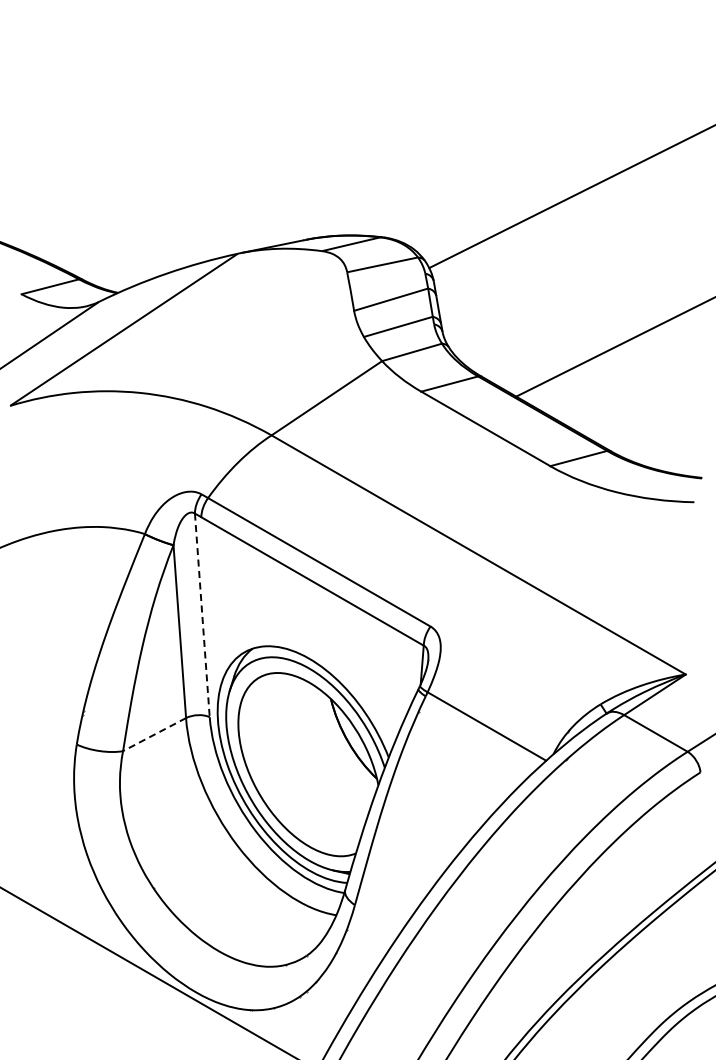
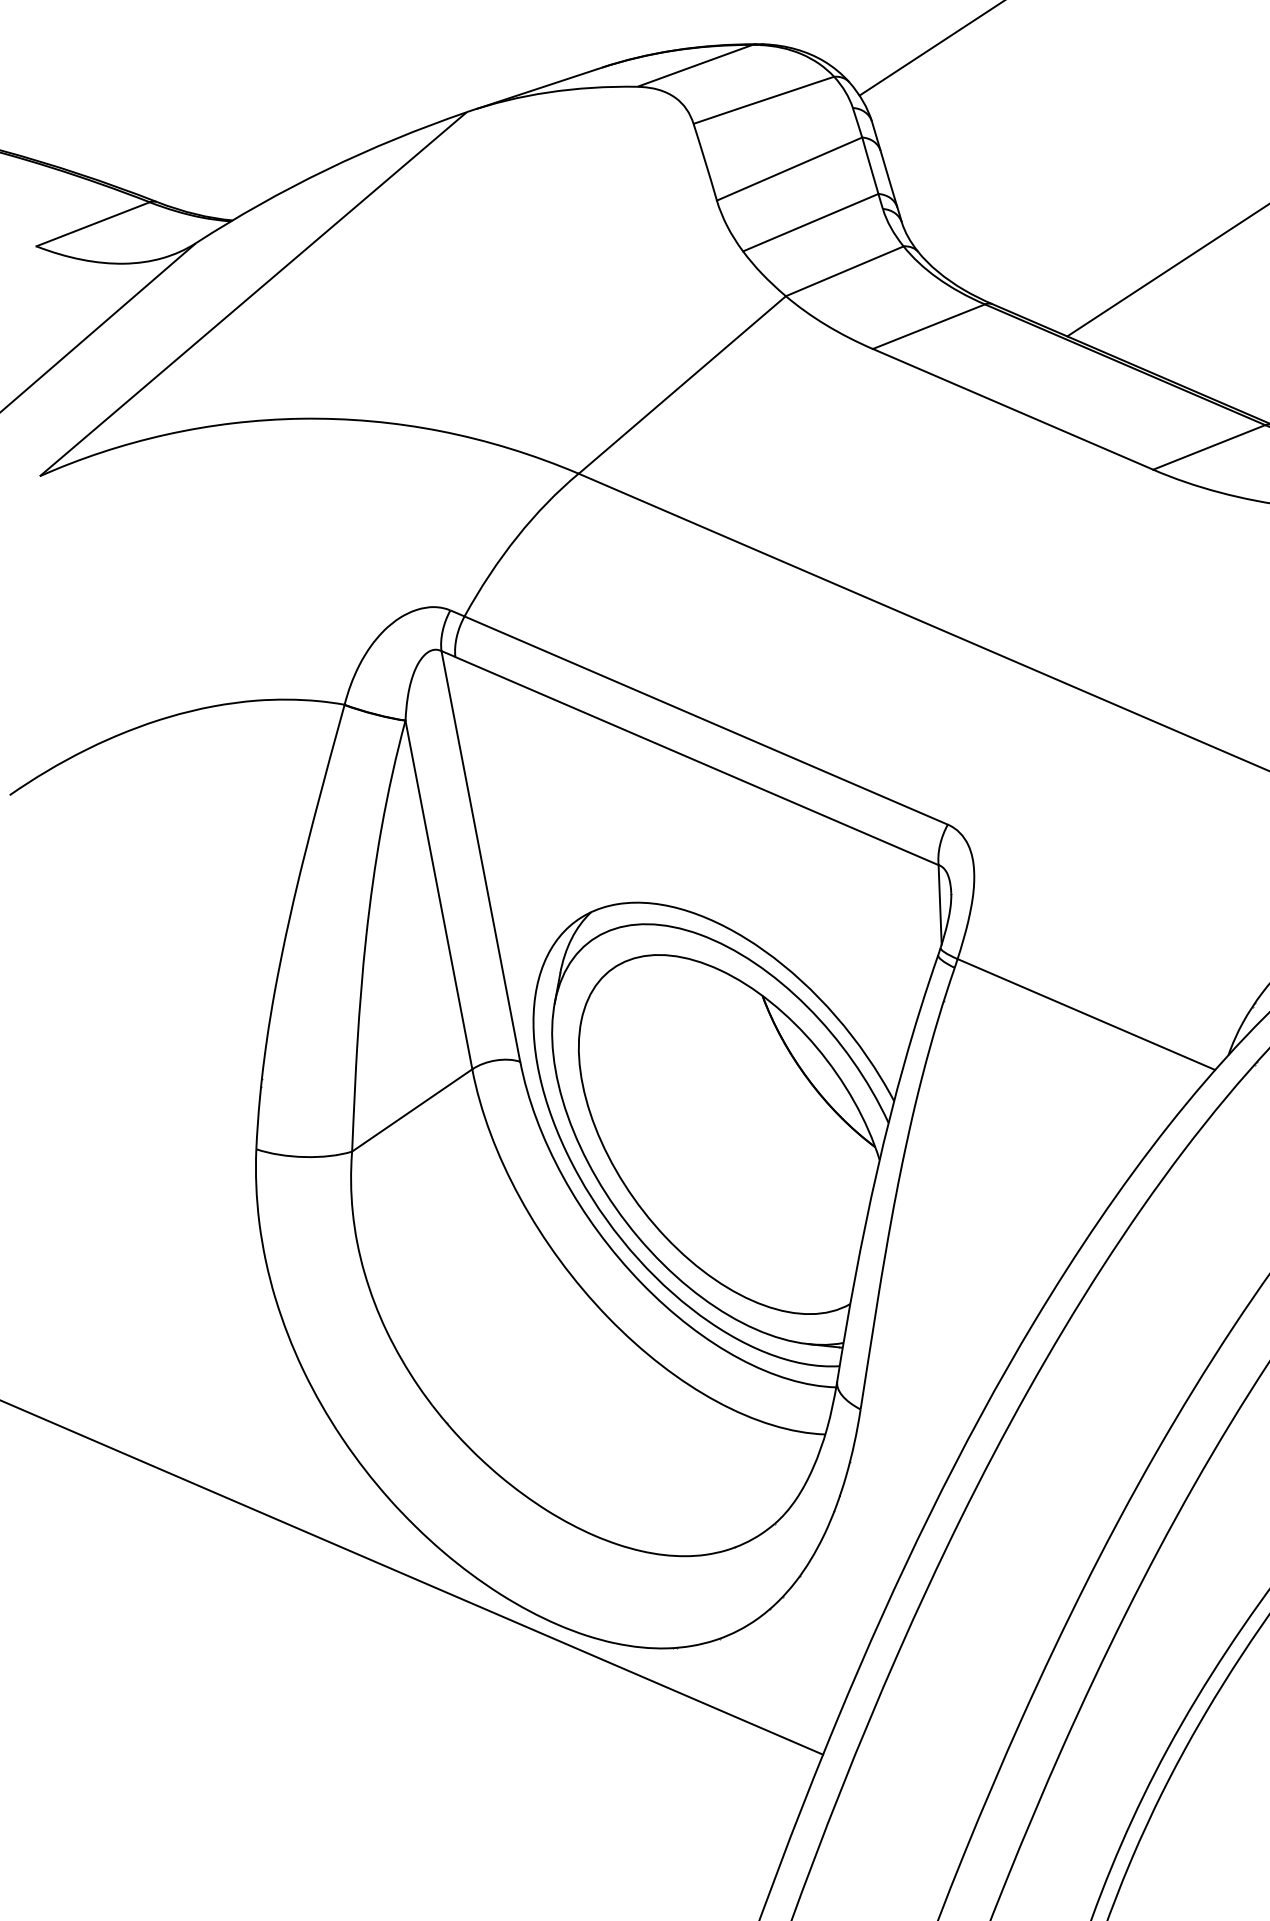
line: (202, 615) -> (481, 856), dashed -> solid
line: (154, 734) -> (412, 1110), dashed -> solid

